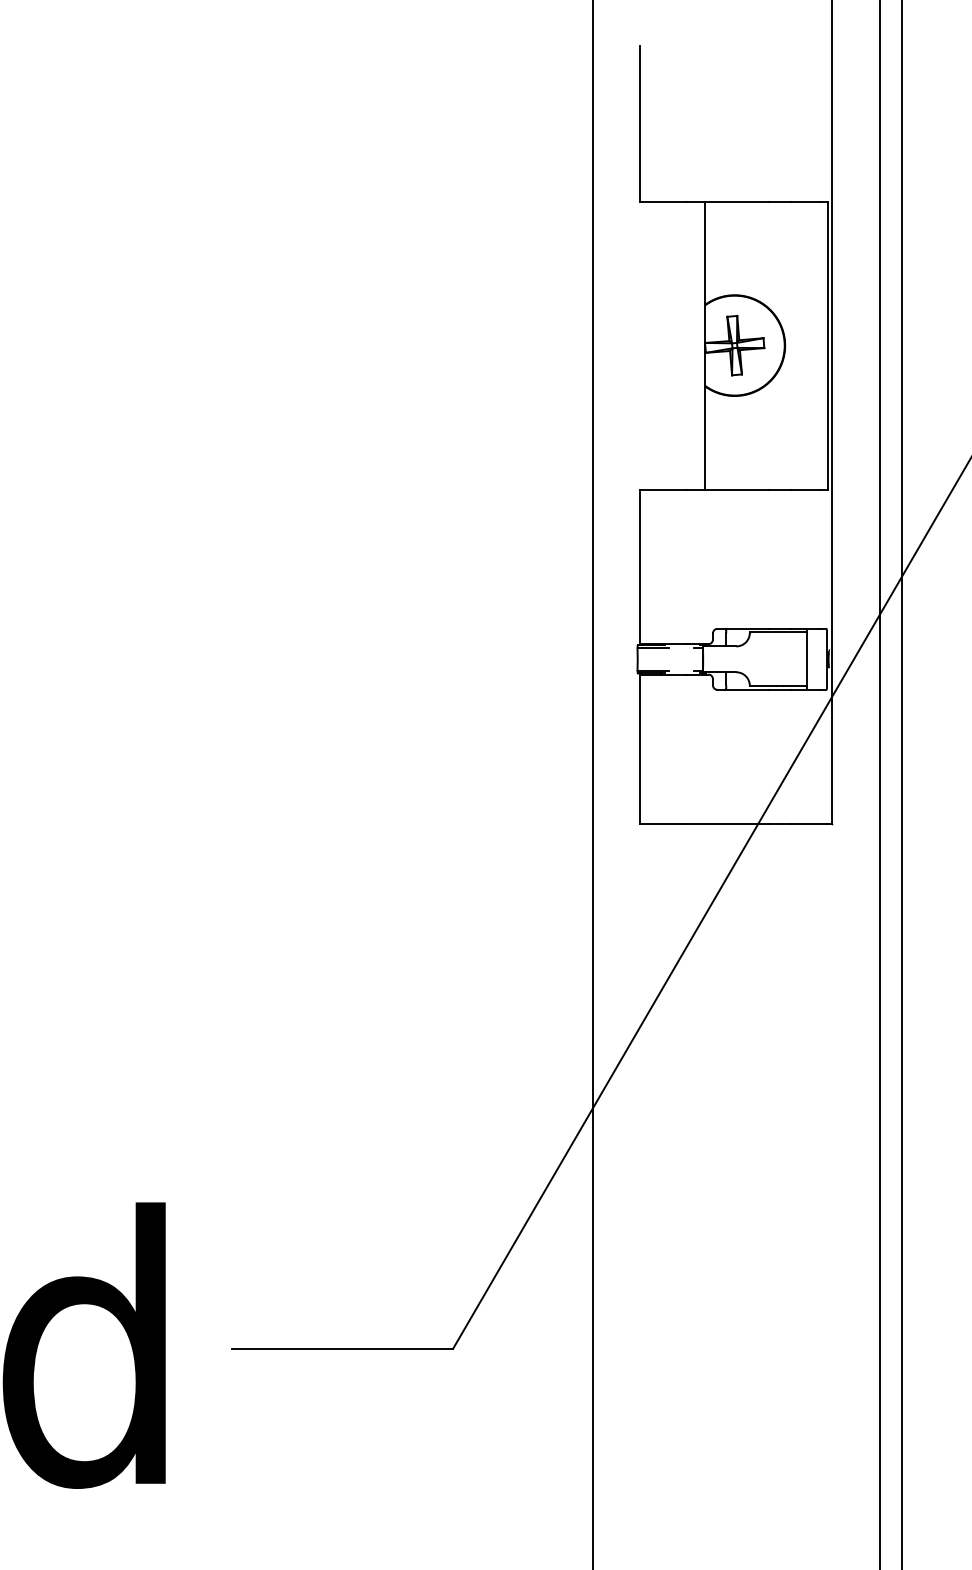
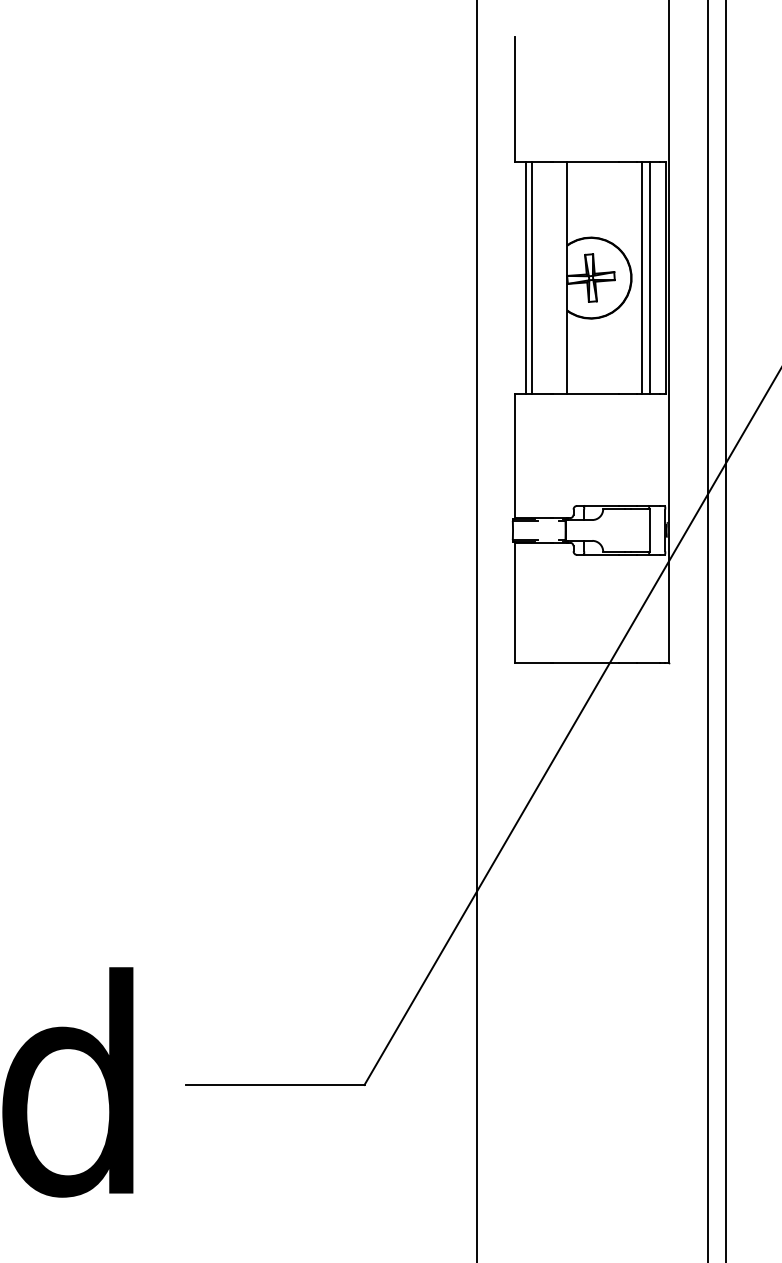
line: (653, 344) -> (525, 277), added
line: (660, 344) -> (531, 277), added
line: (797, 344) -> (641, 277), added
line: (808, 344) -> (650, 277), added

